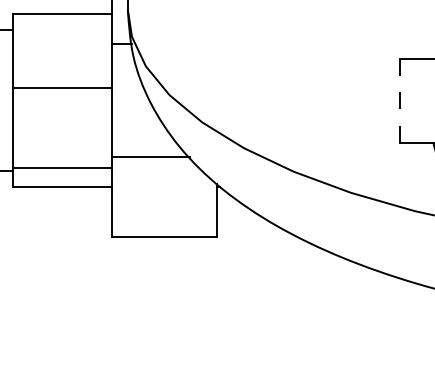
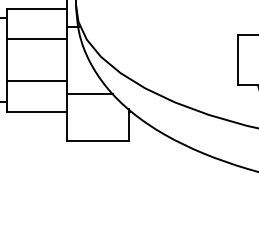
line: (61, 87) -> (36, 38), moved
line: (400, 101) -> (238, 60), dashed -> solid
line: (61, 168) -> (36, 81), moved

